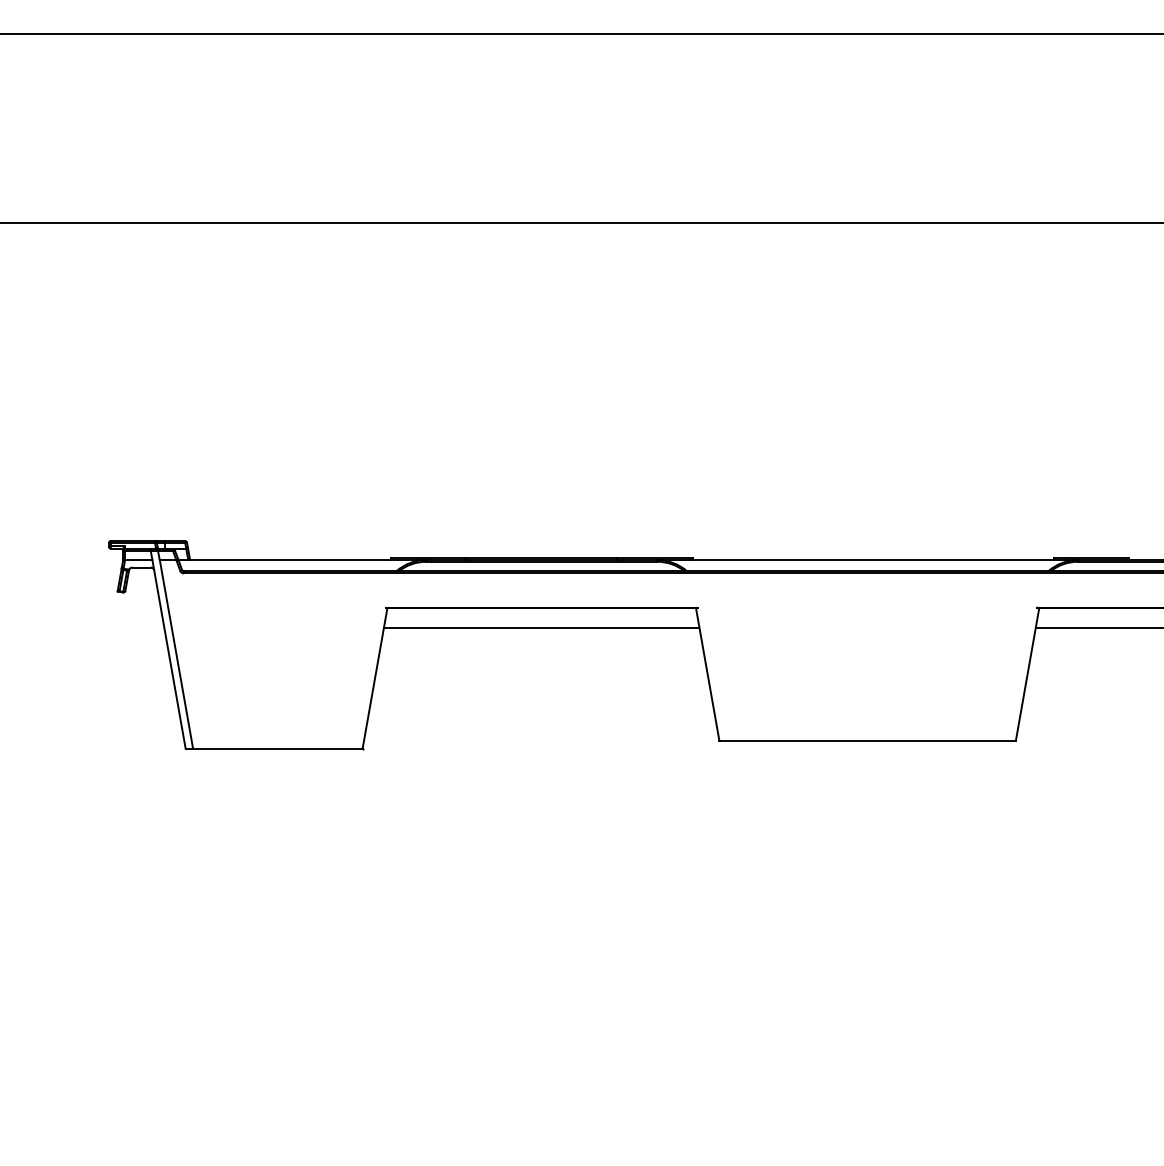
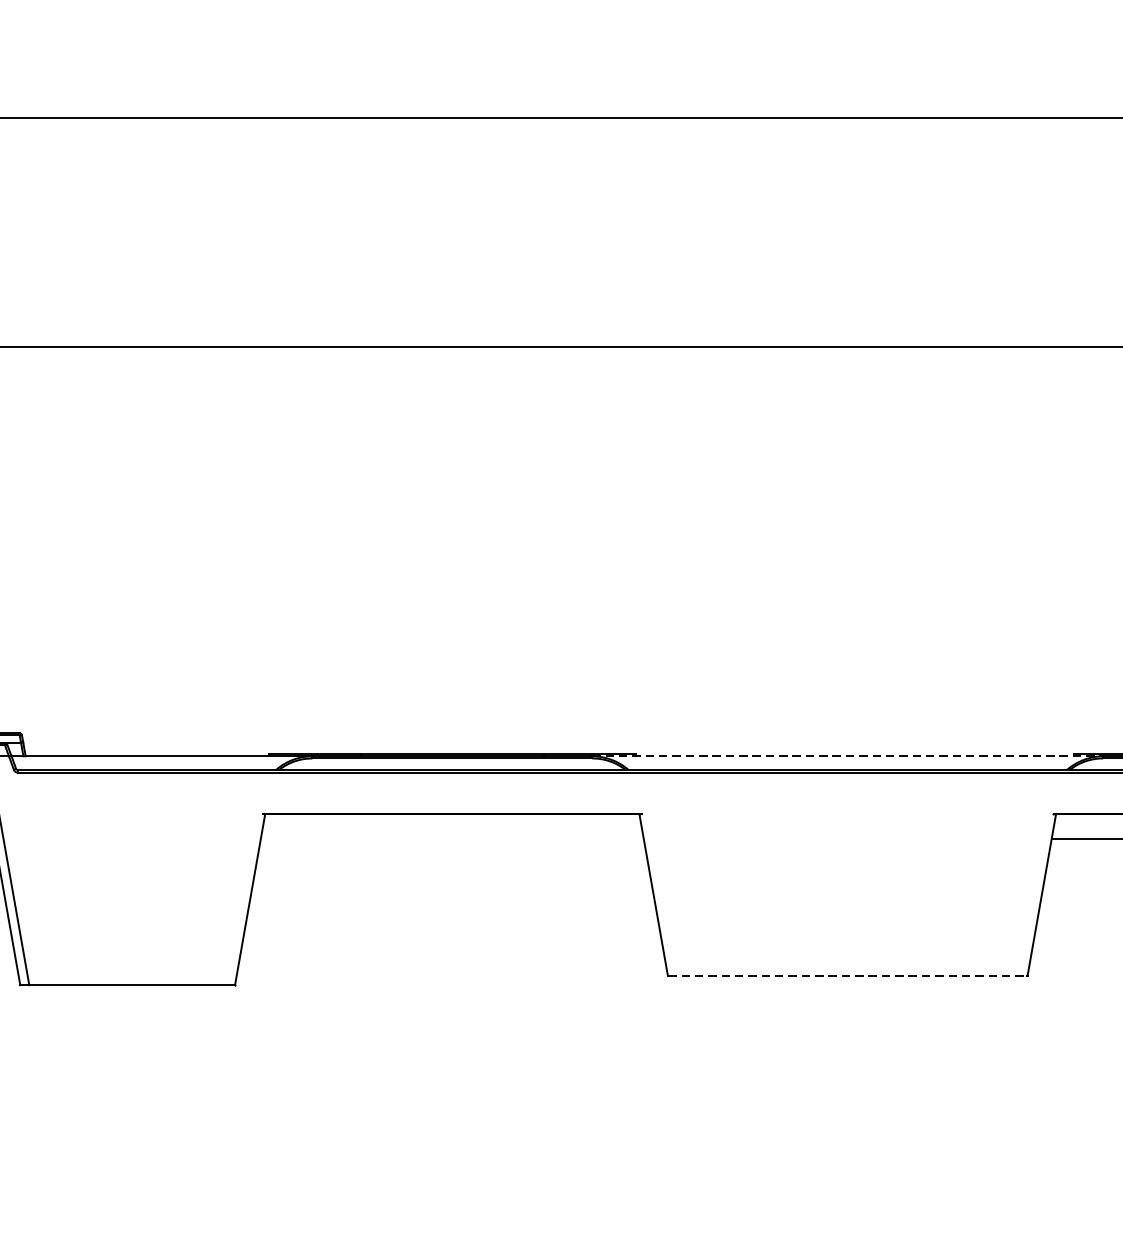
line: (867, 559) -> (847, 755), solid -> dashed
line: (541, 627) -> (452, 838), removed
line: (867, 741) -> (847, 976), solid -> dashed

